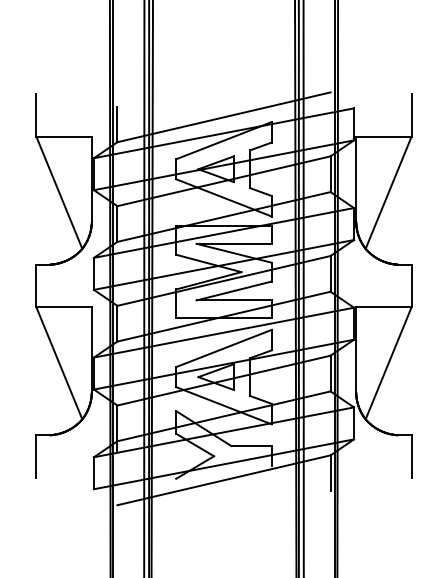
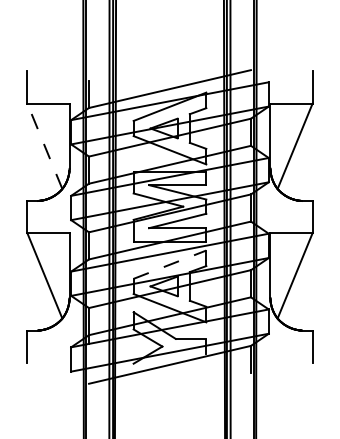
line: (58, 191) -> (44, 145), solid -> dashed
line: (224, 348) -> (170, 264), solid -> dashed

